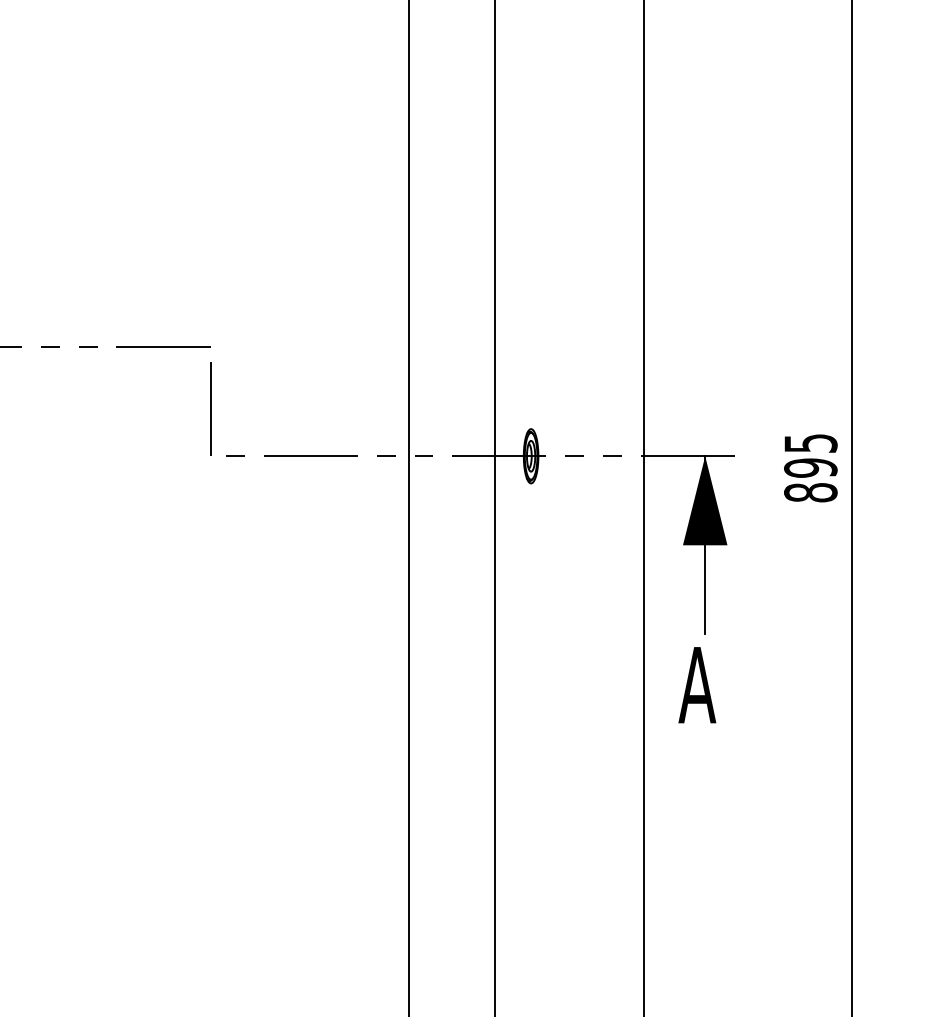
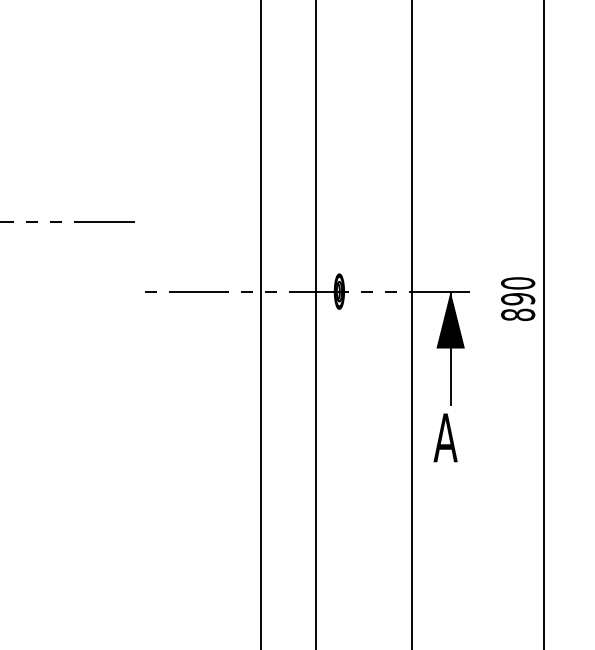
line: (210, 409) -> (134, 261), removed
text: (811, 443) -> (518, 283), 895 -> 890

